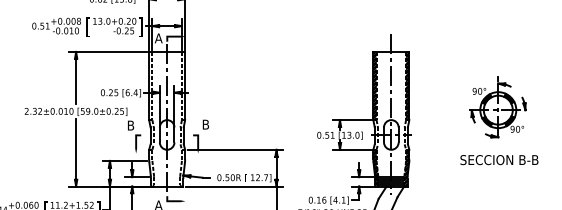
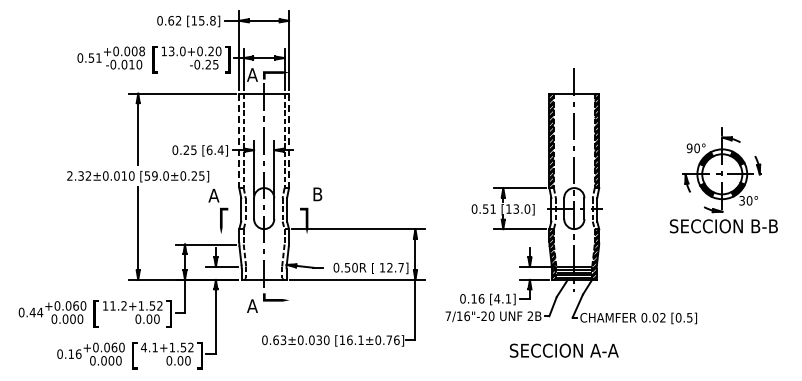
line: (149, 86) -> (239, 141), solid -> dashed
line: (185, 86) -> (289, 141), solid -> dashed
text: (130, 125) -> (213, 195), B -> A
text: (512, 129) -> (741, 200), 90° -> 30°
text: (499, 160) -> (723, 226), moved

